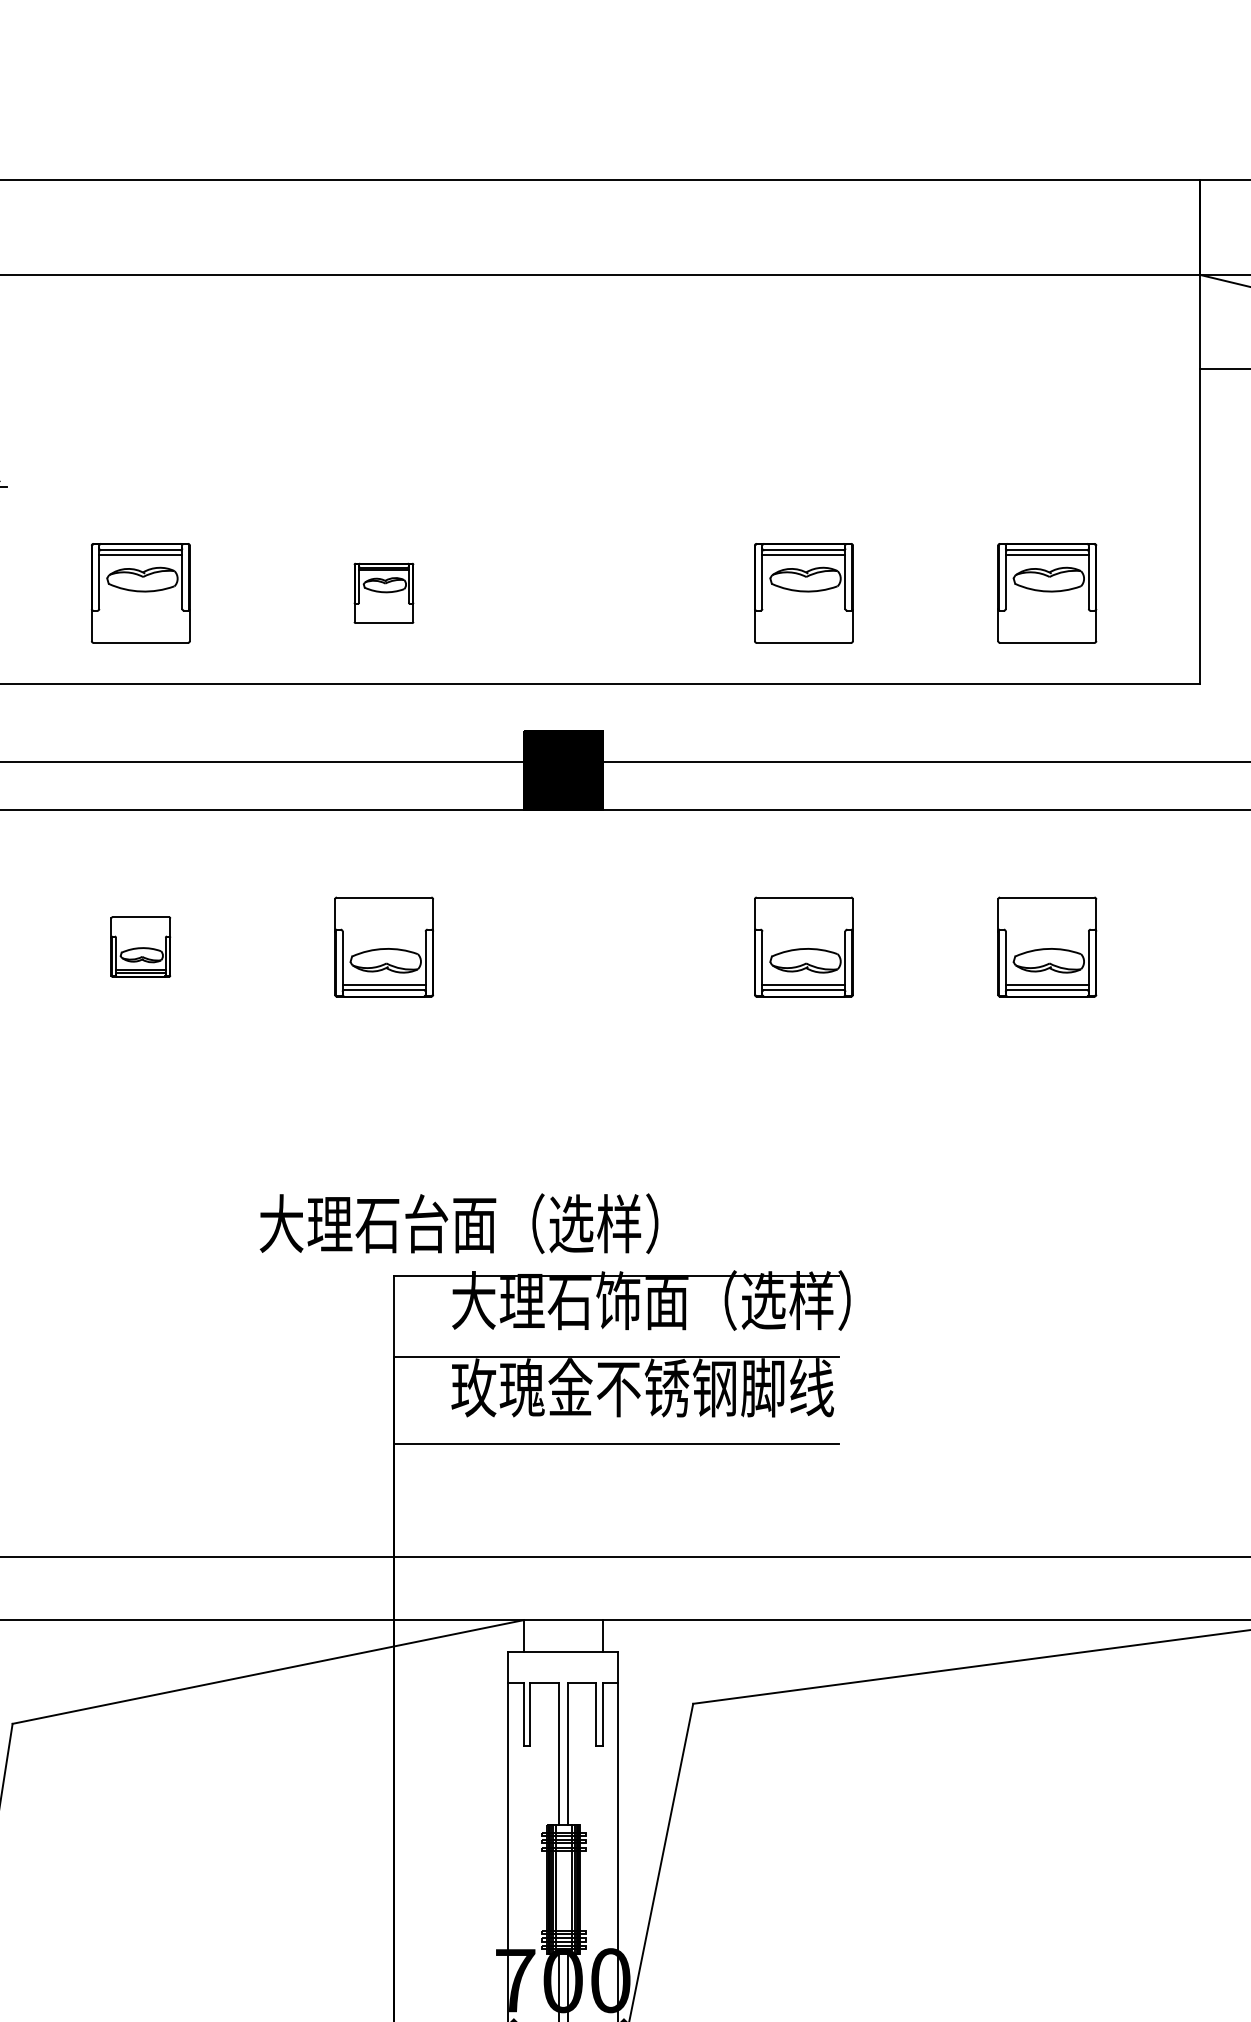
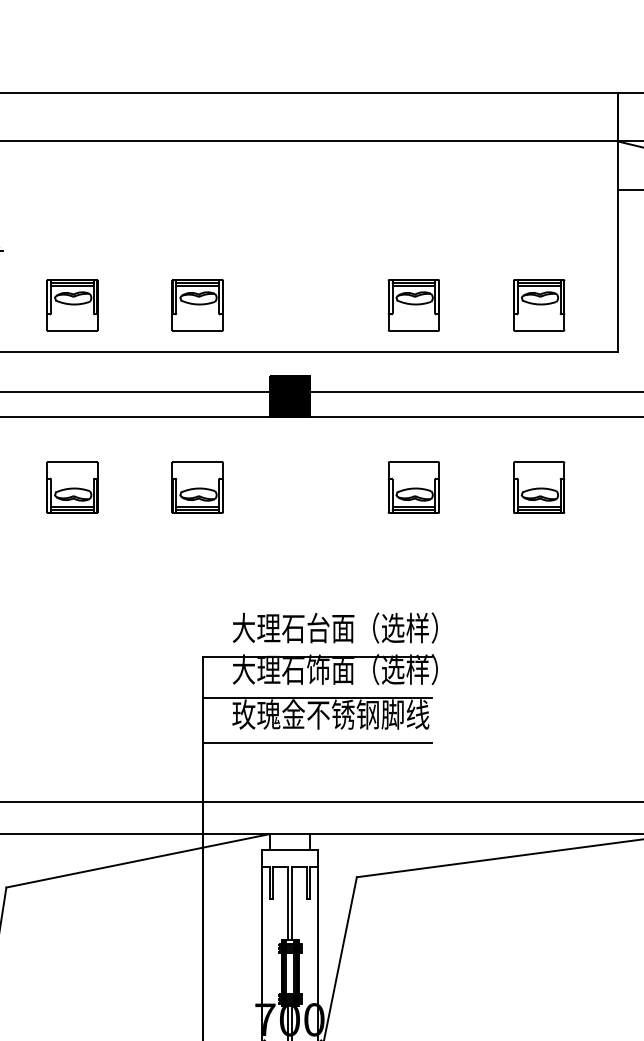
part: (383, 593) -> (197, 305), size x1.67
part: (140, 946) -> (72, 487), size x1.67
text: (457, 1222) -> (334, 627), moved

